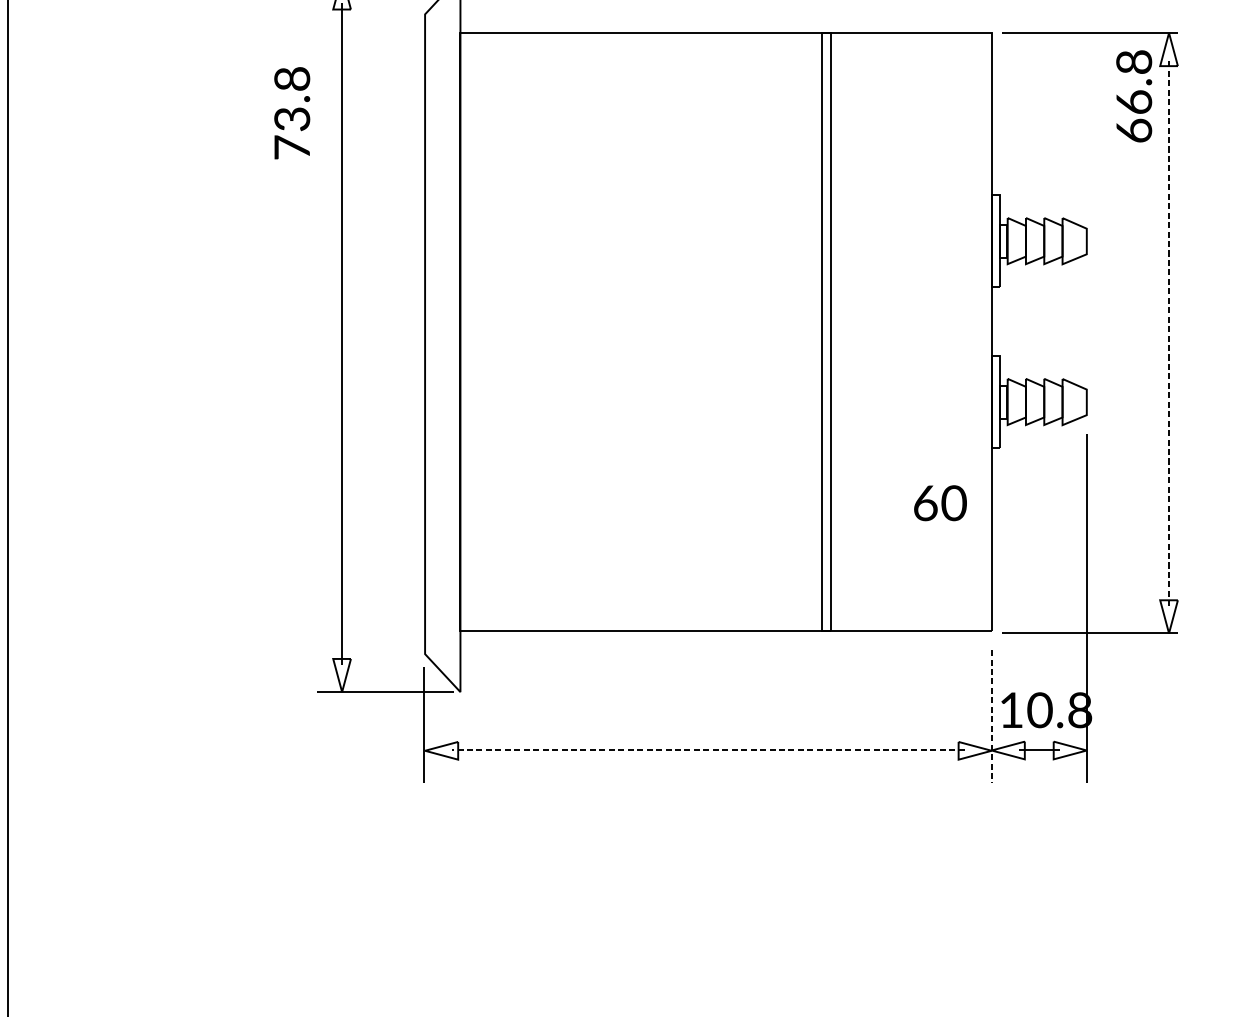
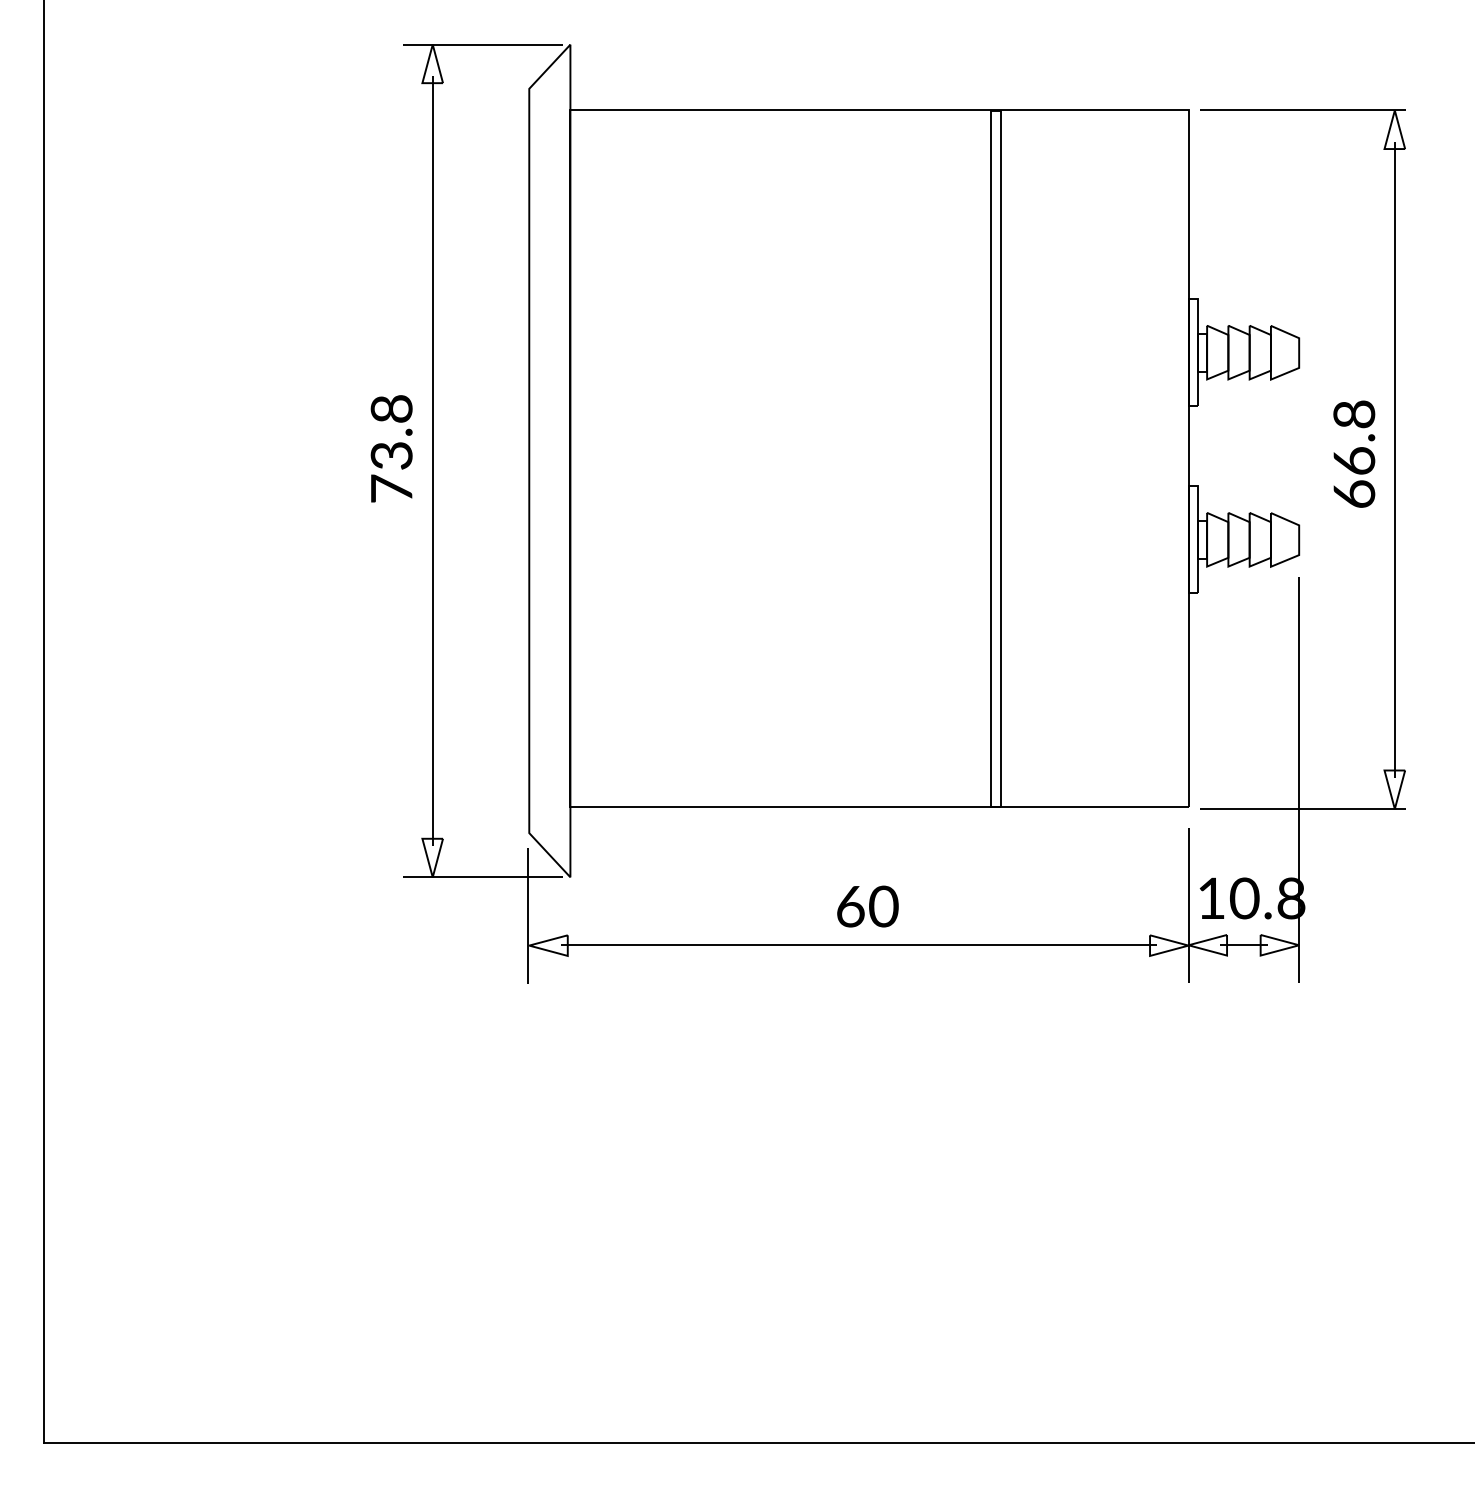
text: (1134, 95) -> (1354, 453), moved
text: (292, 112) -> (391, 448), moved
line: (1169, 332) -> (1395, 459), dashed -> solid
text: (940, 503) -> (867, 906), moved
line: (991, 717) -> (1188, 906), dashed -> solid
line: (708, 750) -> (858, 945), dashed -> solid

